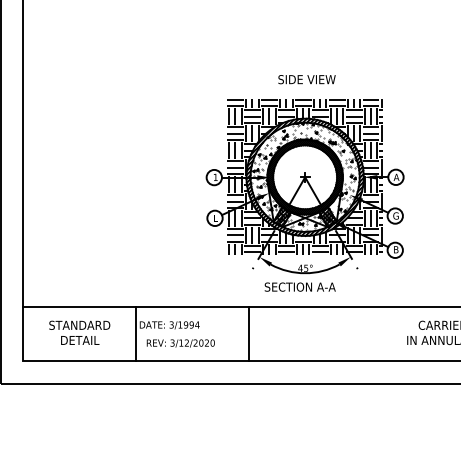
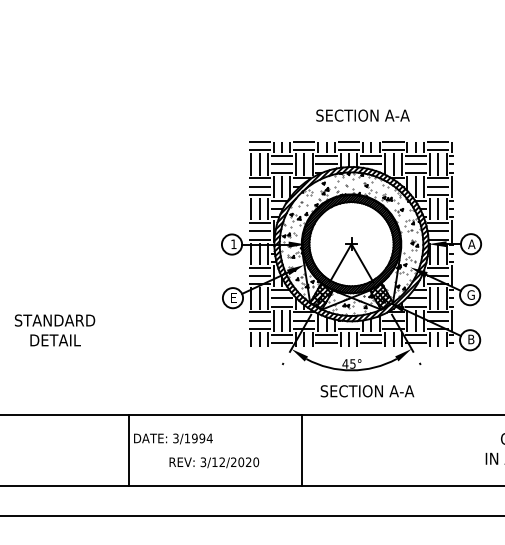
text: (317, 79) -> (367, 115), SIDE VIEW -> SECTION A-A
text: (299, 286) -> (366, 390), moved
text: (79, 332) -> (54, 329), moved
line: (249, 333) -> (302, 449), moved
text: (180, 343) -> (213, 462), moved

